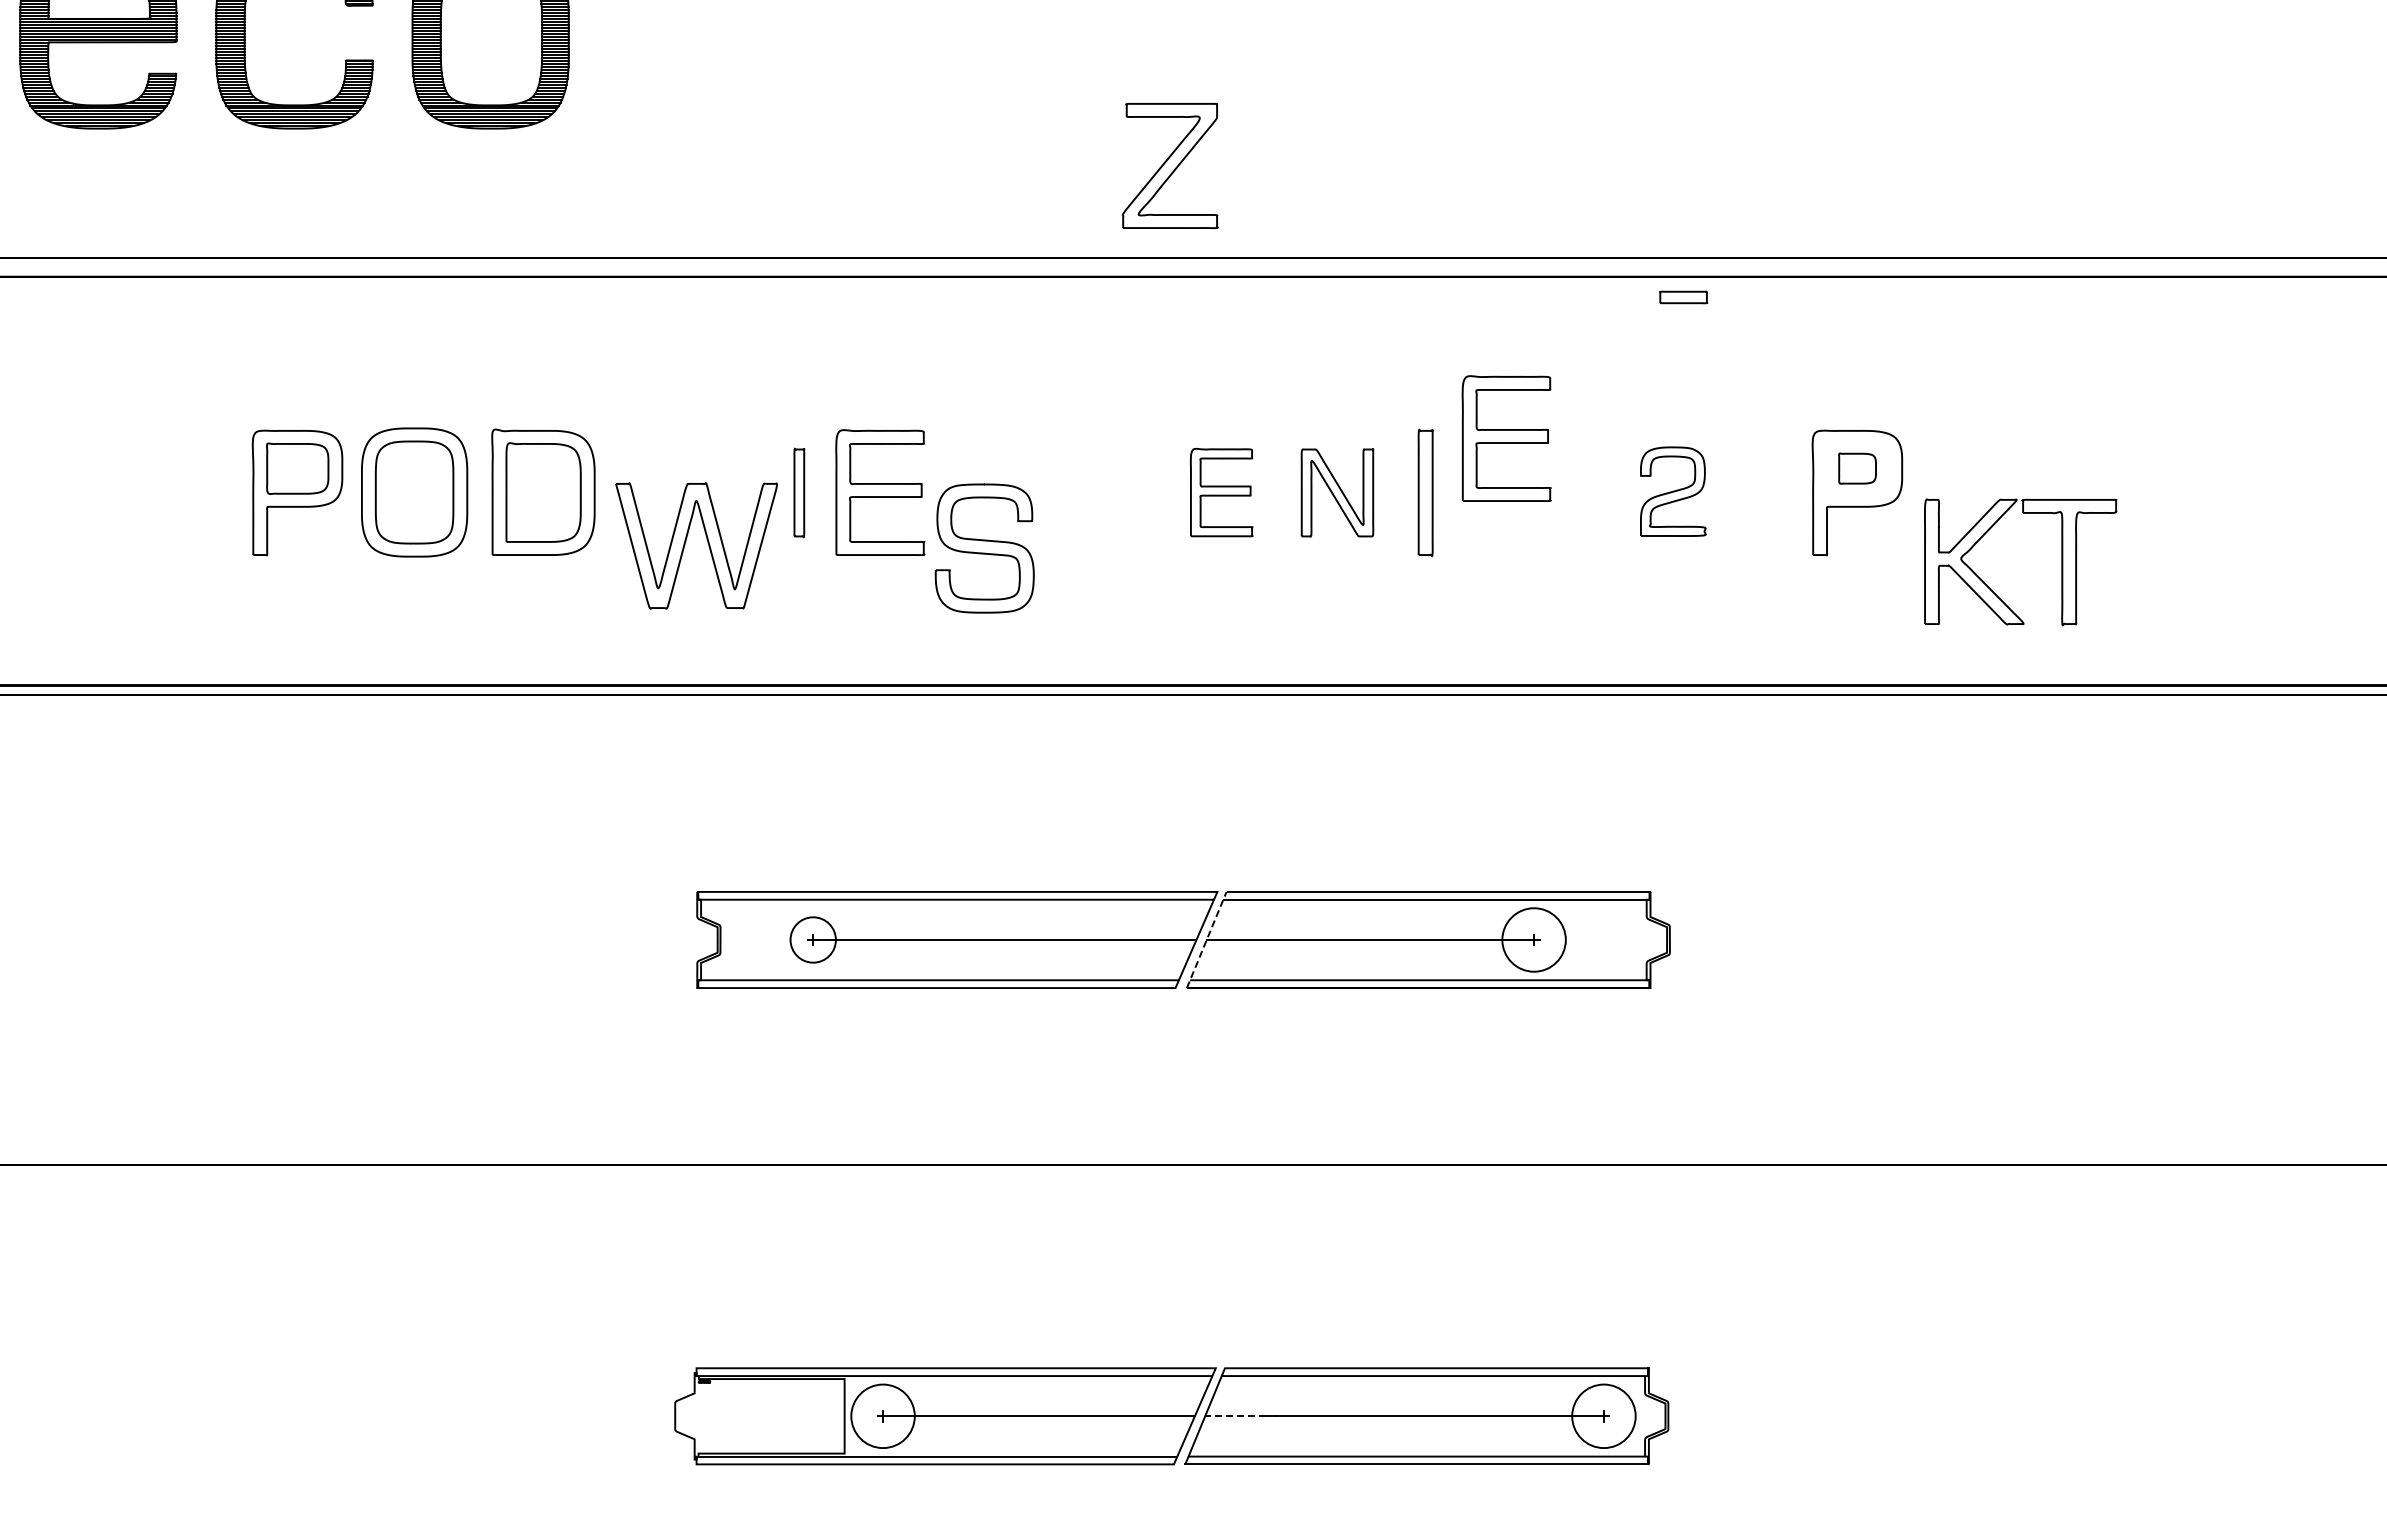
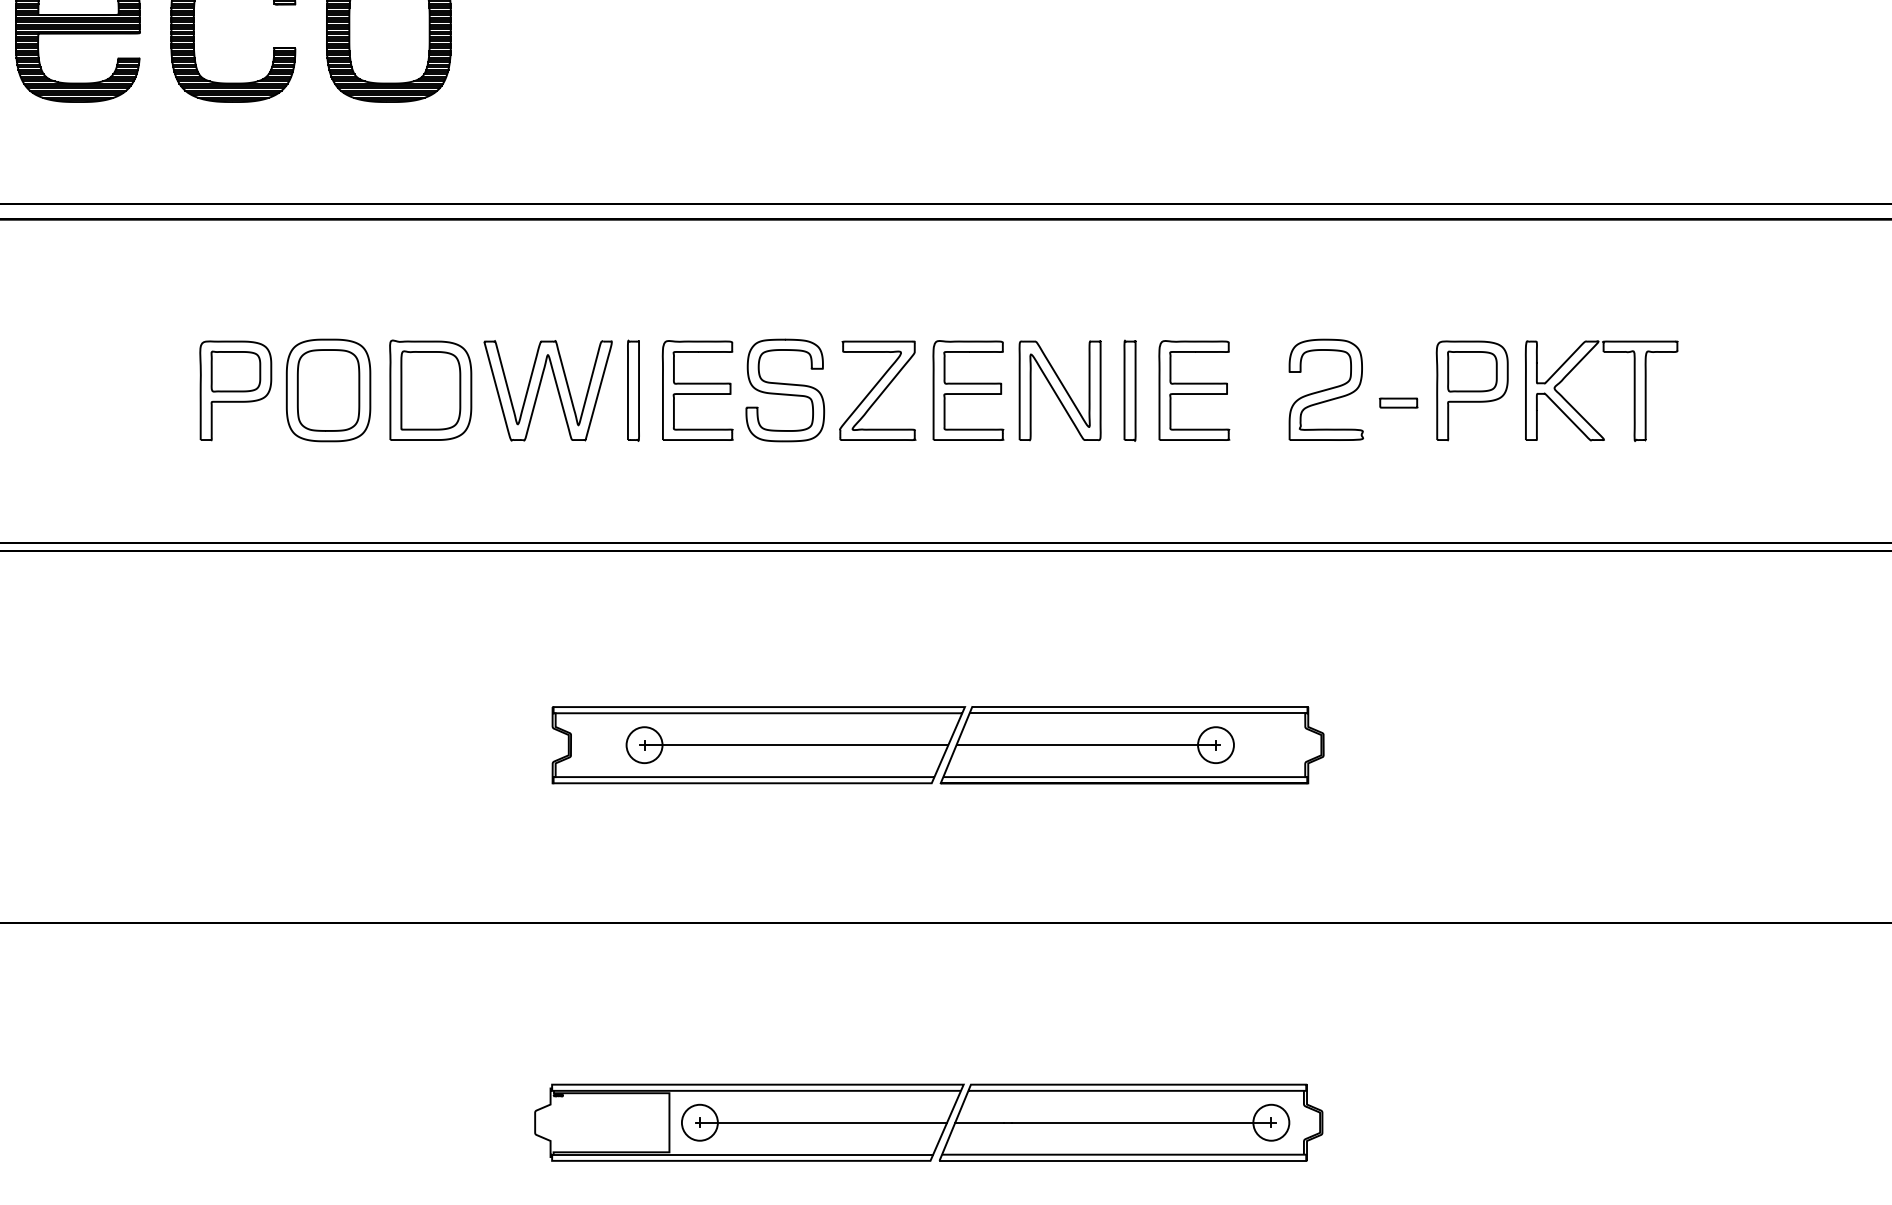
part: (1169, 166) -> (877, 391), moved
part: (1683, 297) -> (1398, 403), moved
part: (1506, 438) -> (1194, 390), moved
part: (1857, 468) -> (1472, 371), size x1.67
part: (1673, 491) -> (1326, 389), size x1.43
part: (799, 492) -> (633, 390), size x1.43
part: (1221, 492) -> (968, 390), size x1.43
part: (1337, 492) -> (1060, 390), size x1.43
part: (686, 541) -> (540, 387), moved
part: (984, 548) -> (785, 390), moved
part: (1992, 590) -> (1579, 413), moved
circle: (1533, 939) -> (1215, 744), size x0.71
line: (1206, 940) -> (956, 745), dashed -> solid
circle: (882, 1416) -> (699, 1122), size x0.71
line: (1235, 1416) -> (979, 1122), dashed -> solid
circle: (1603, 1416) -> (1271, 1122), size x0.71

